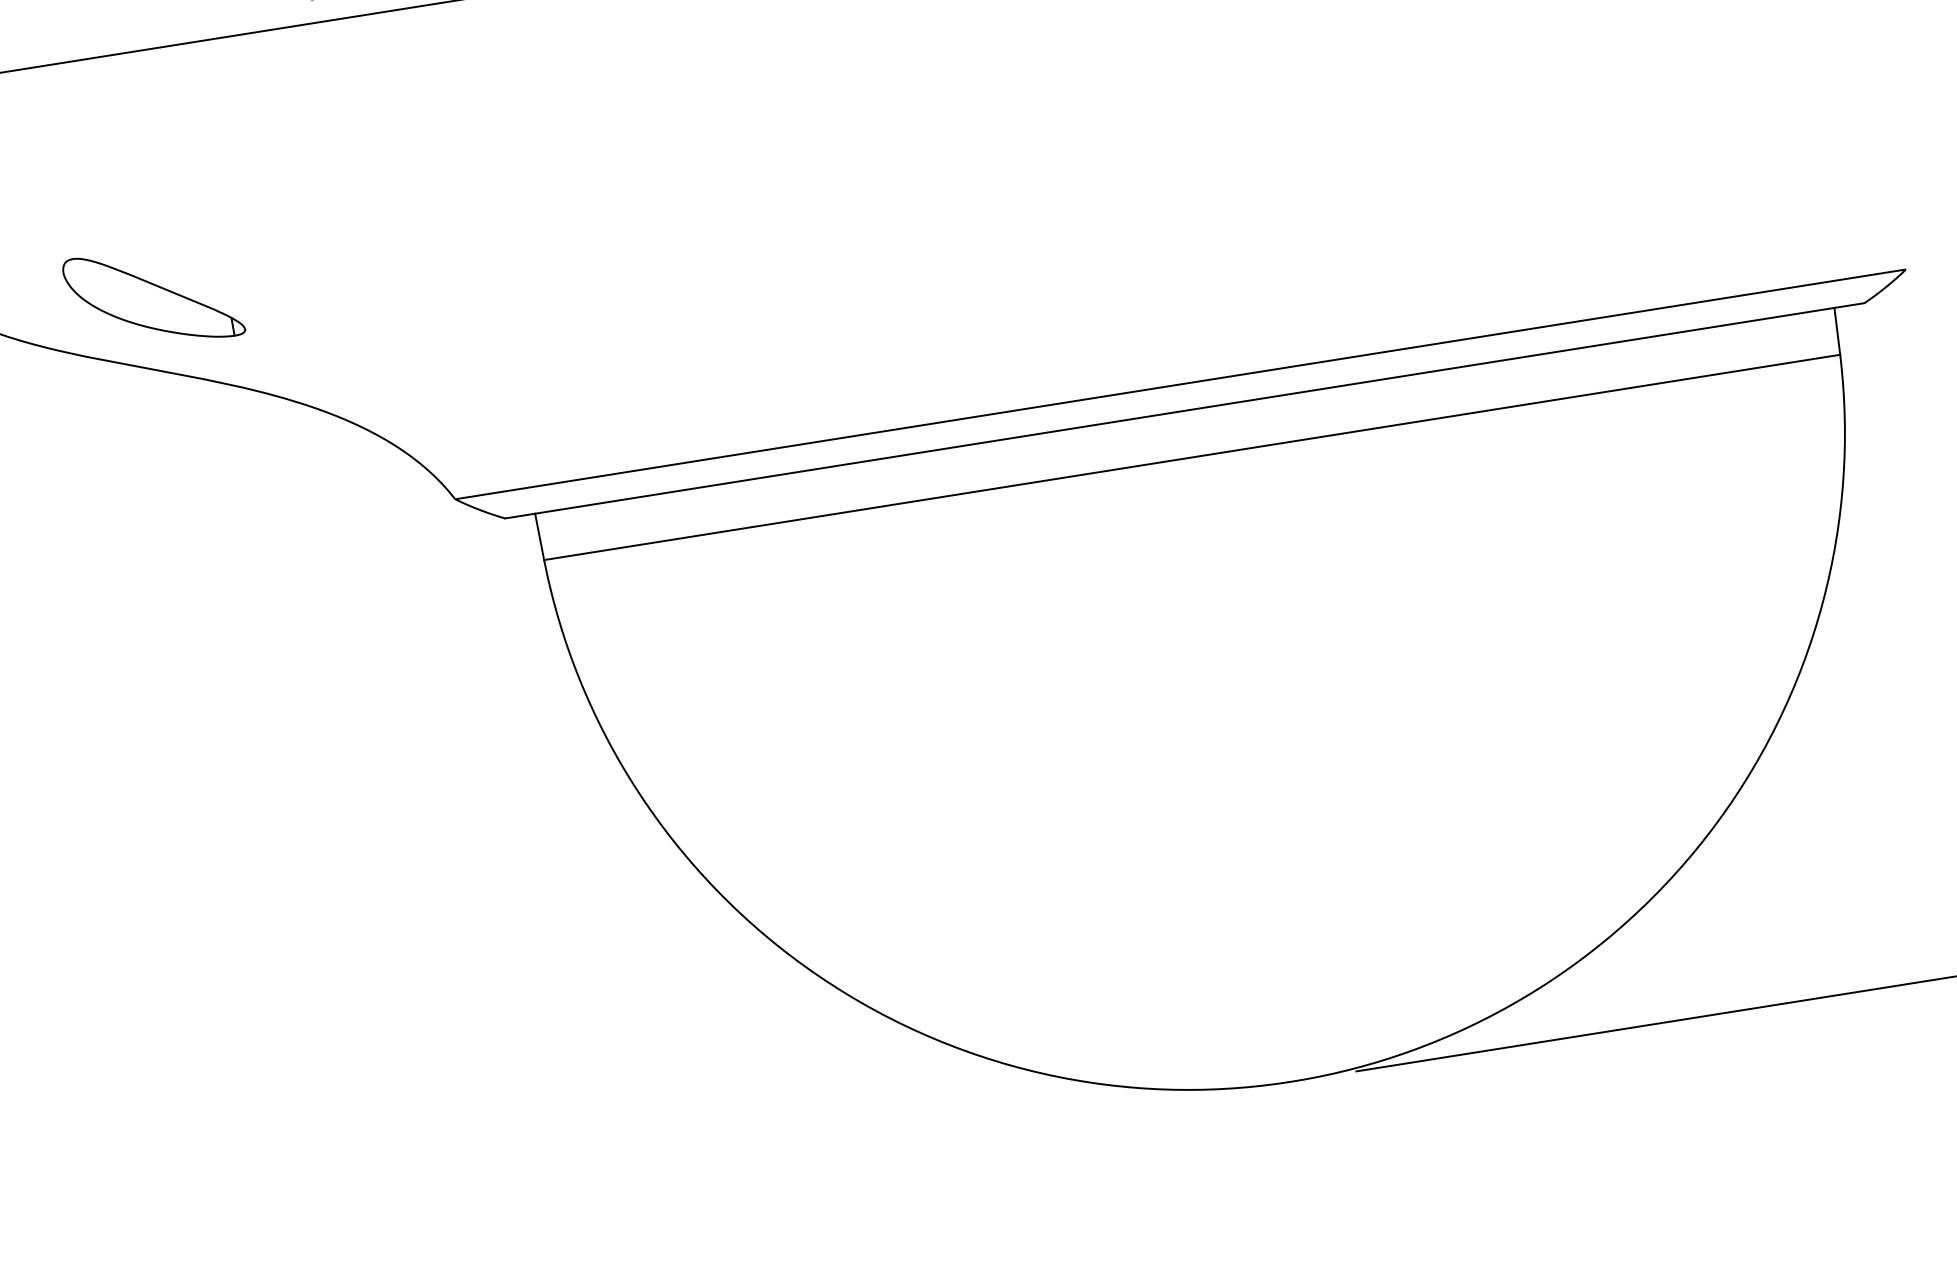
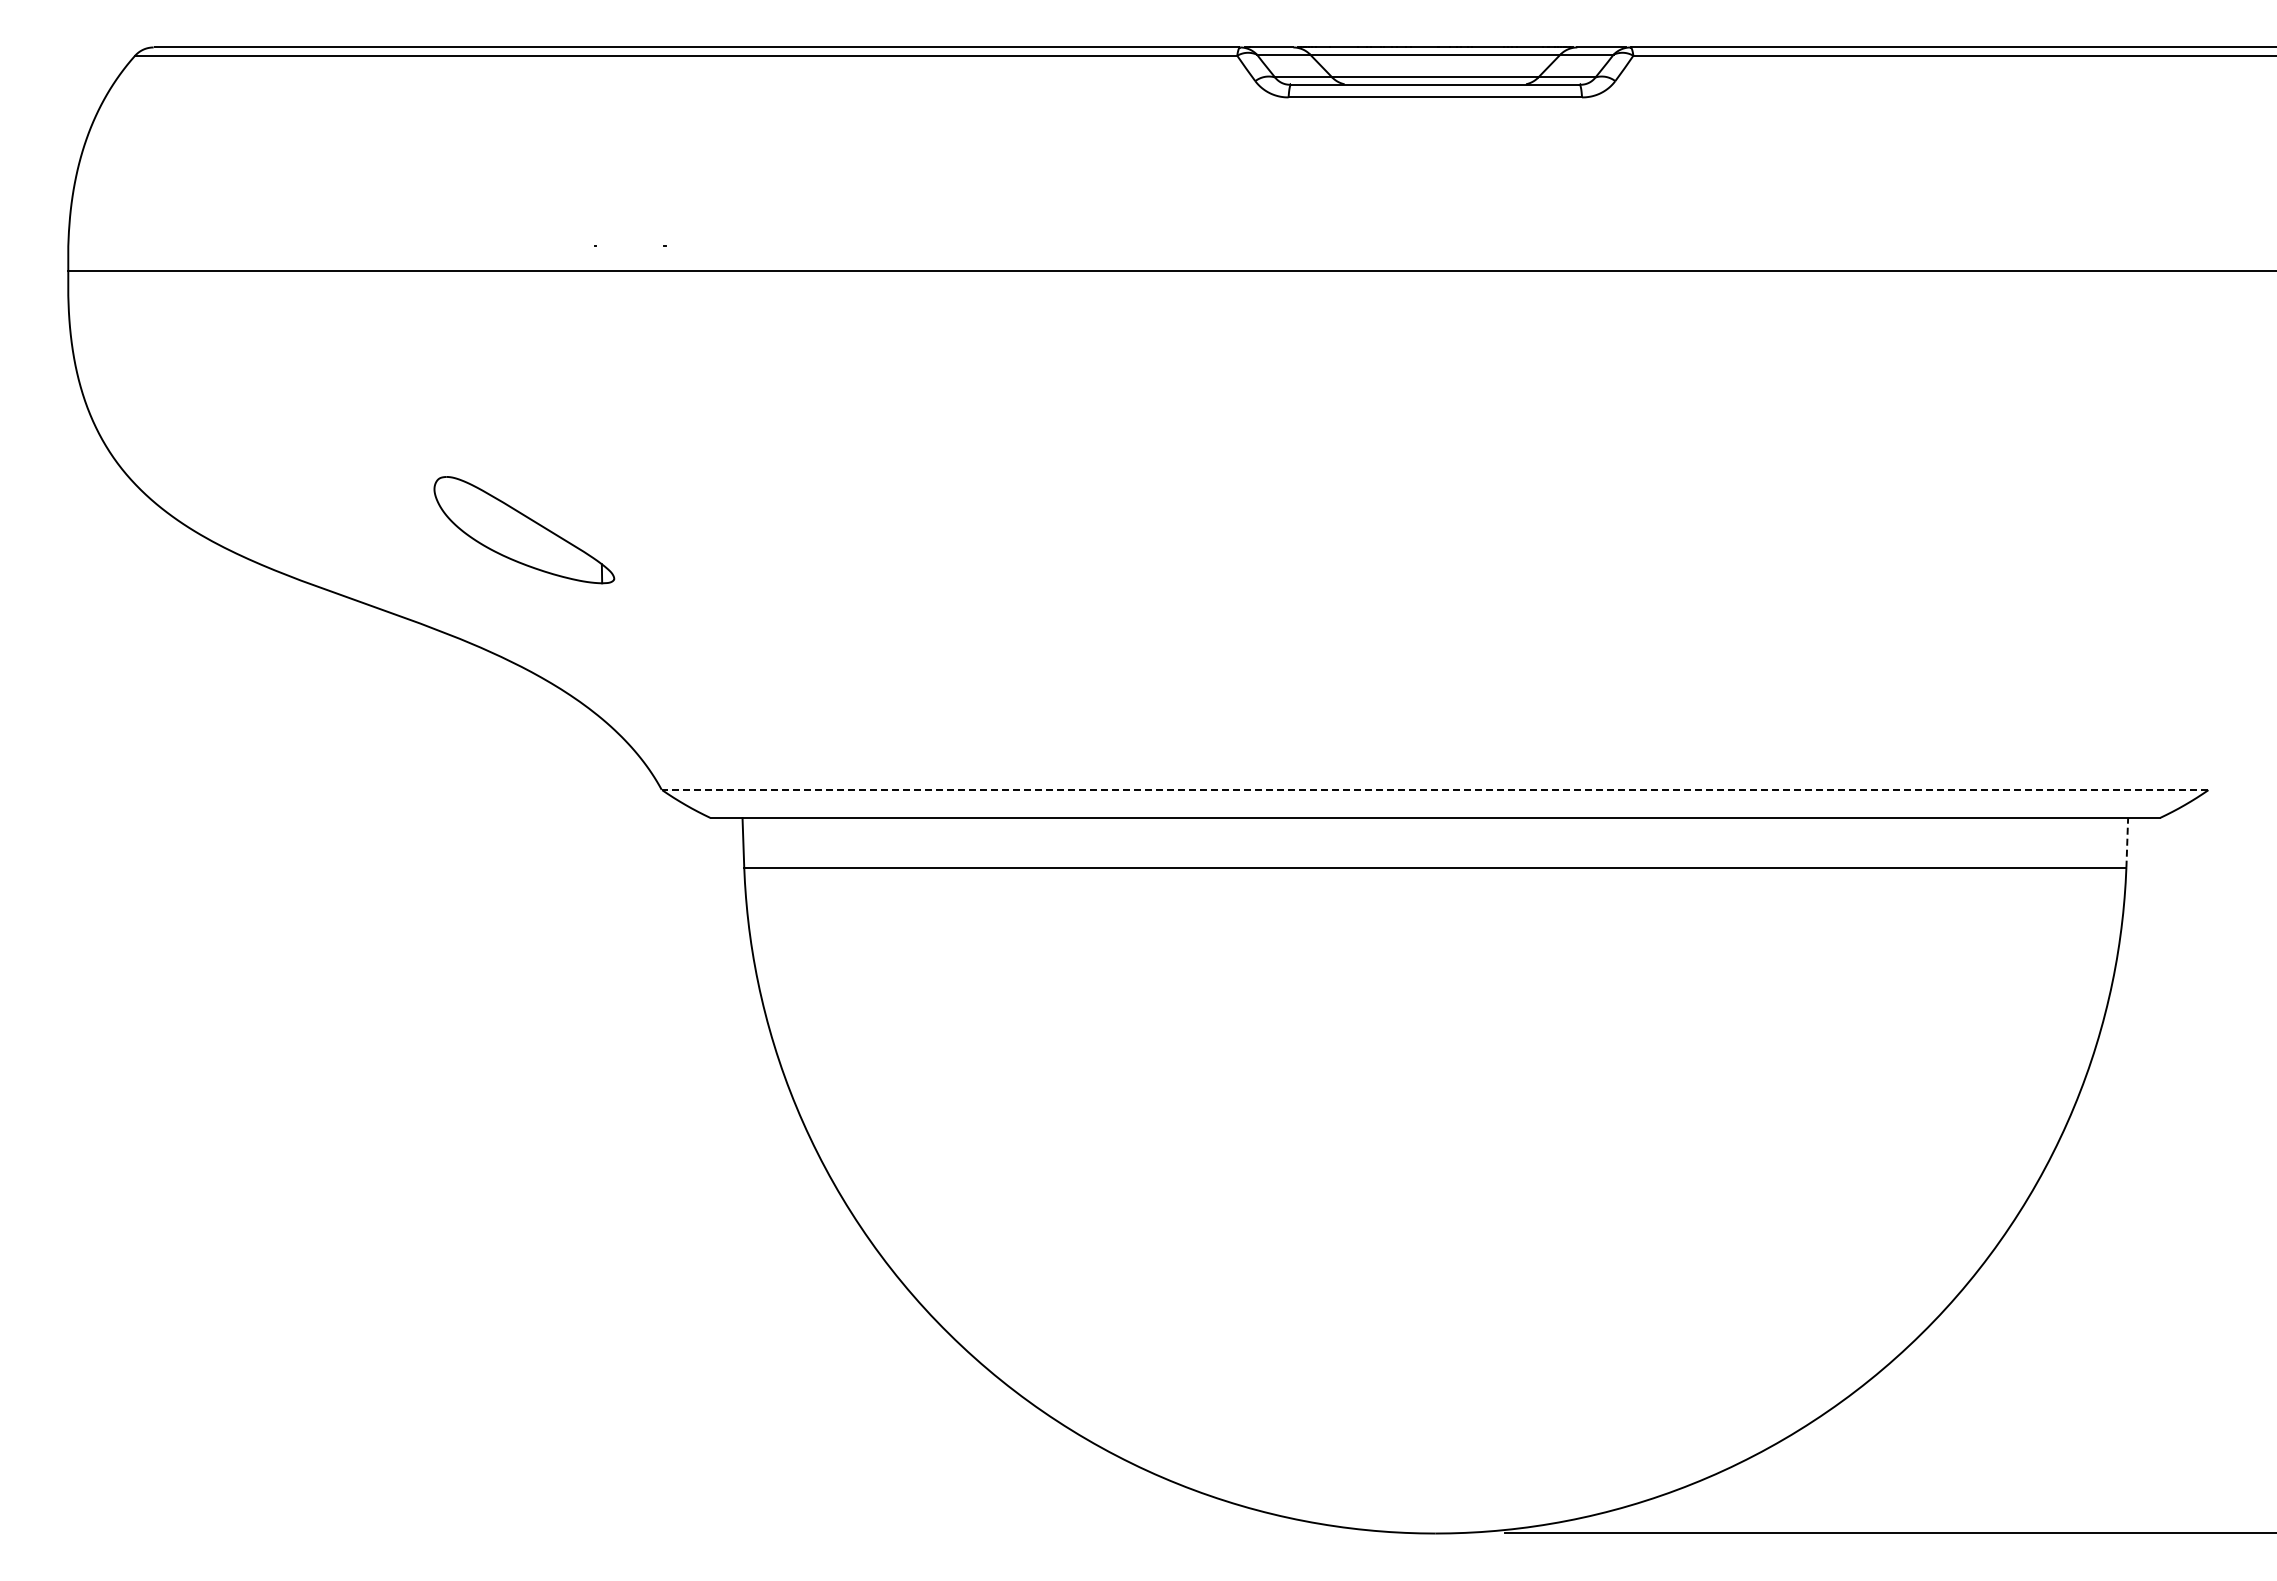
part: (153, 297) -> (524, 530), moved
line: (1837, 331) -> (2127, 842), solid -> dashed
line: (1180, 384) -> (1435, 789), solid -> dashed

